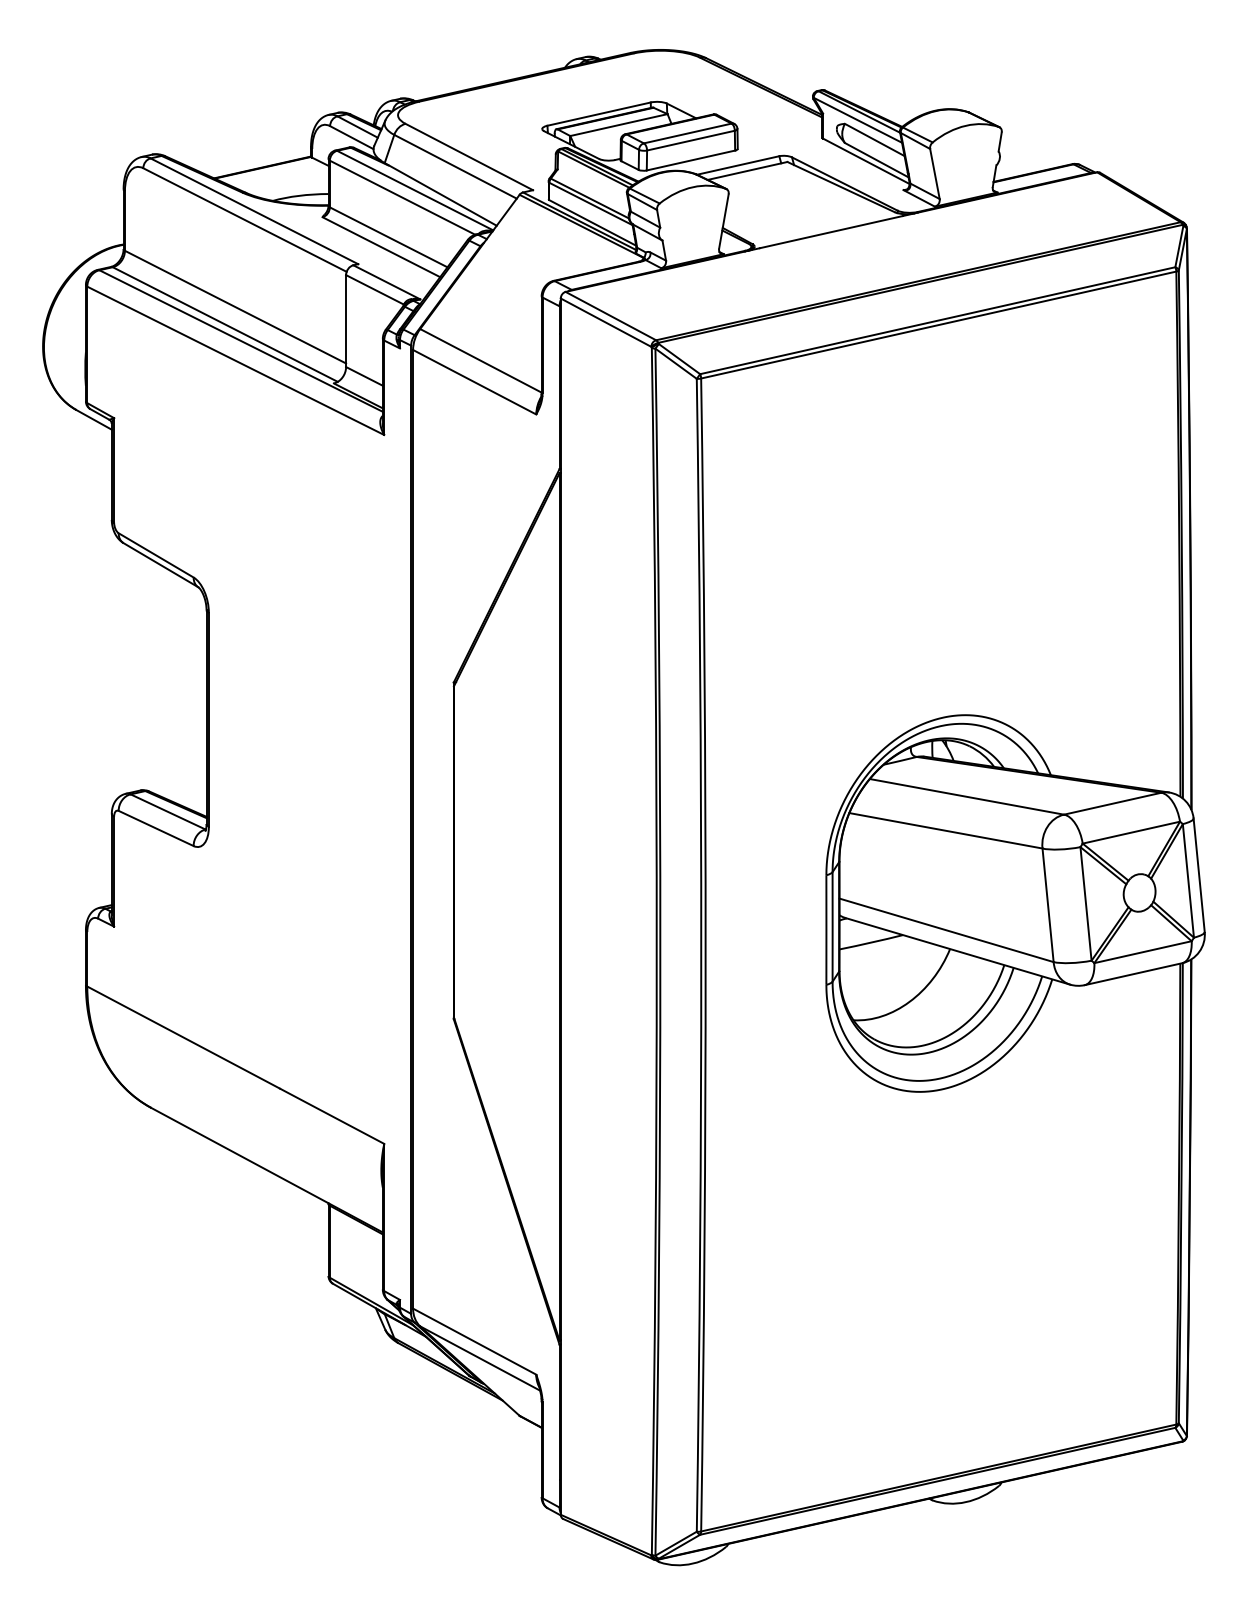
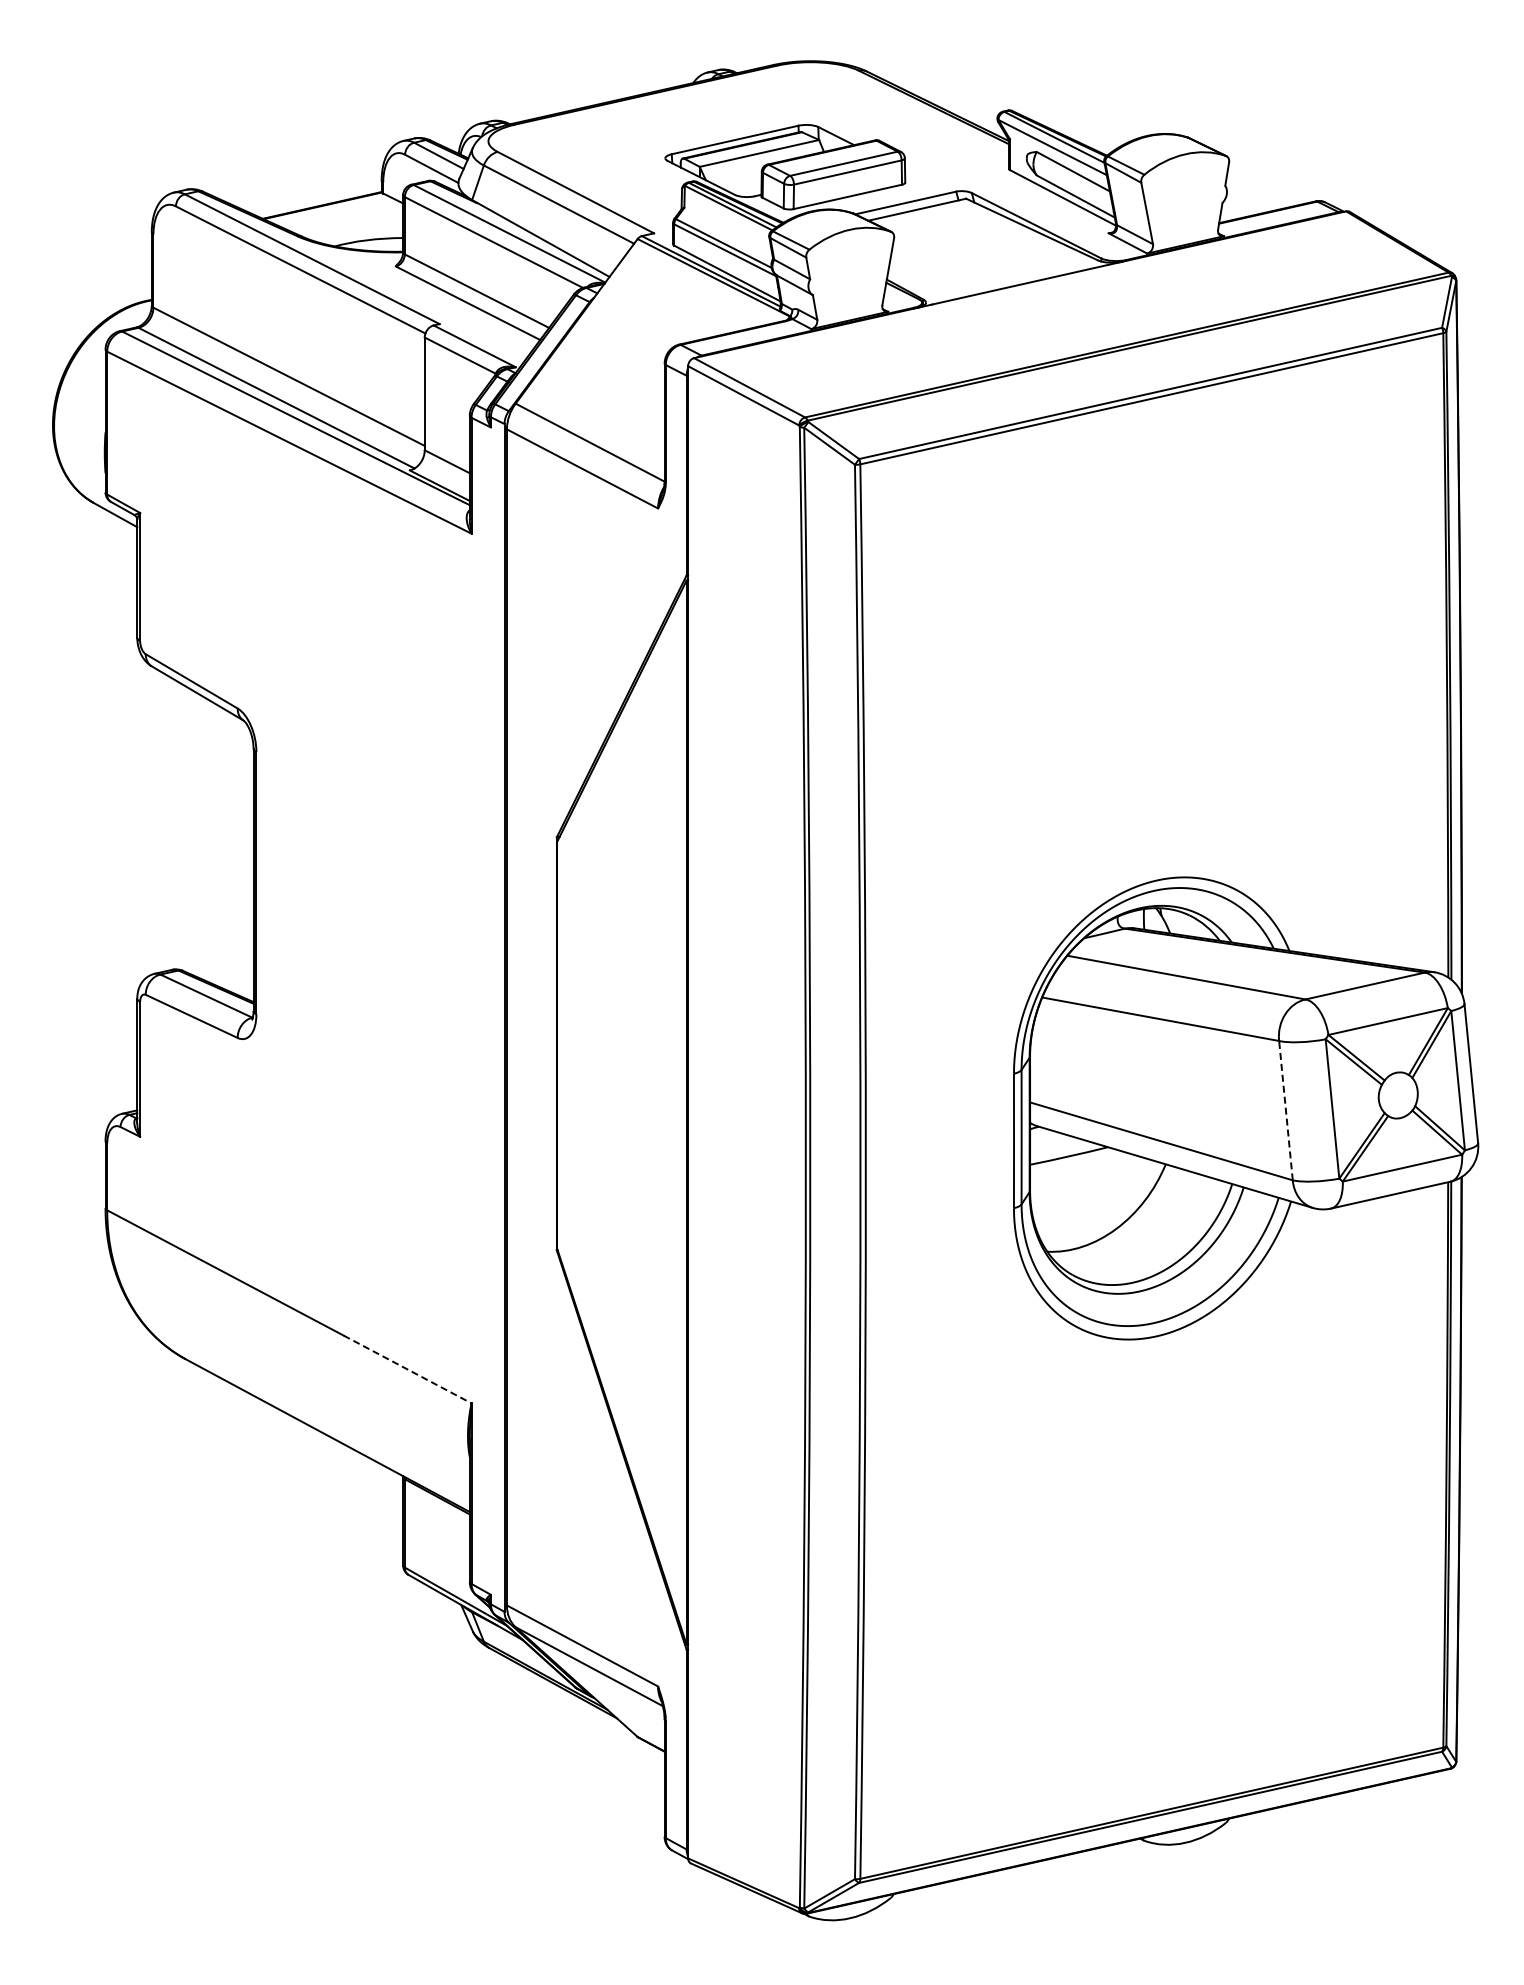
line: (1047, 905) -> (1285, 1110), solid -> dashed
line: (332, 1116) -> (408, 1369), solid -> dashed

